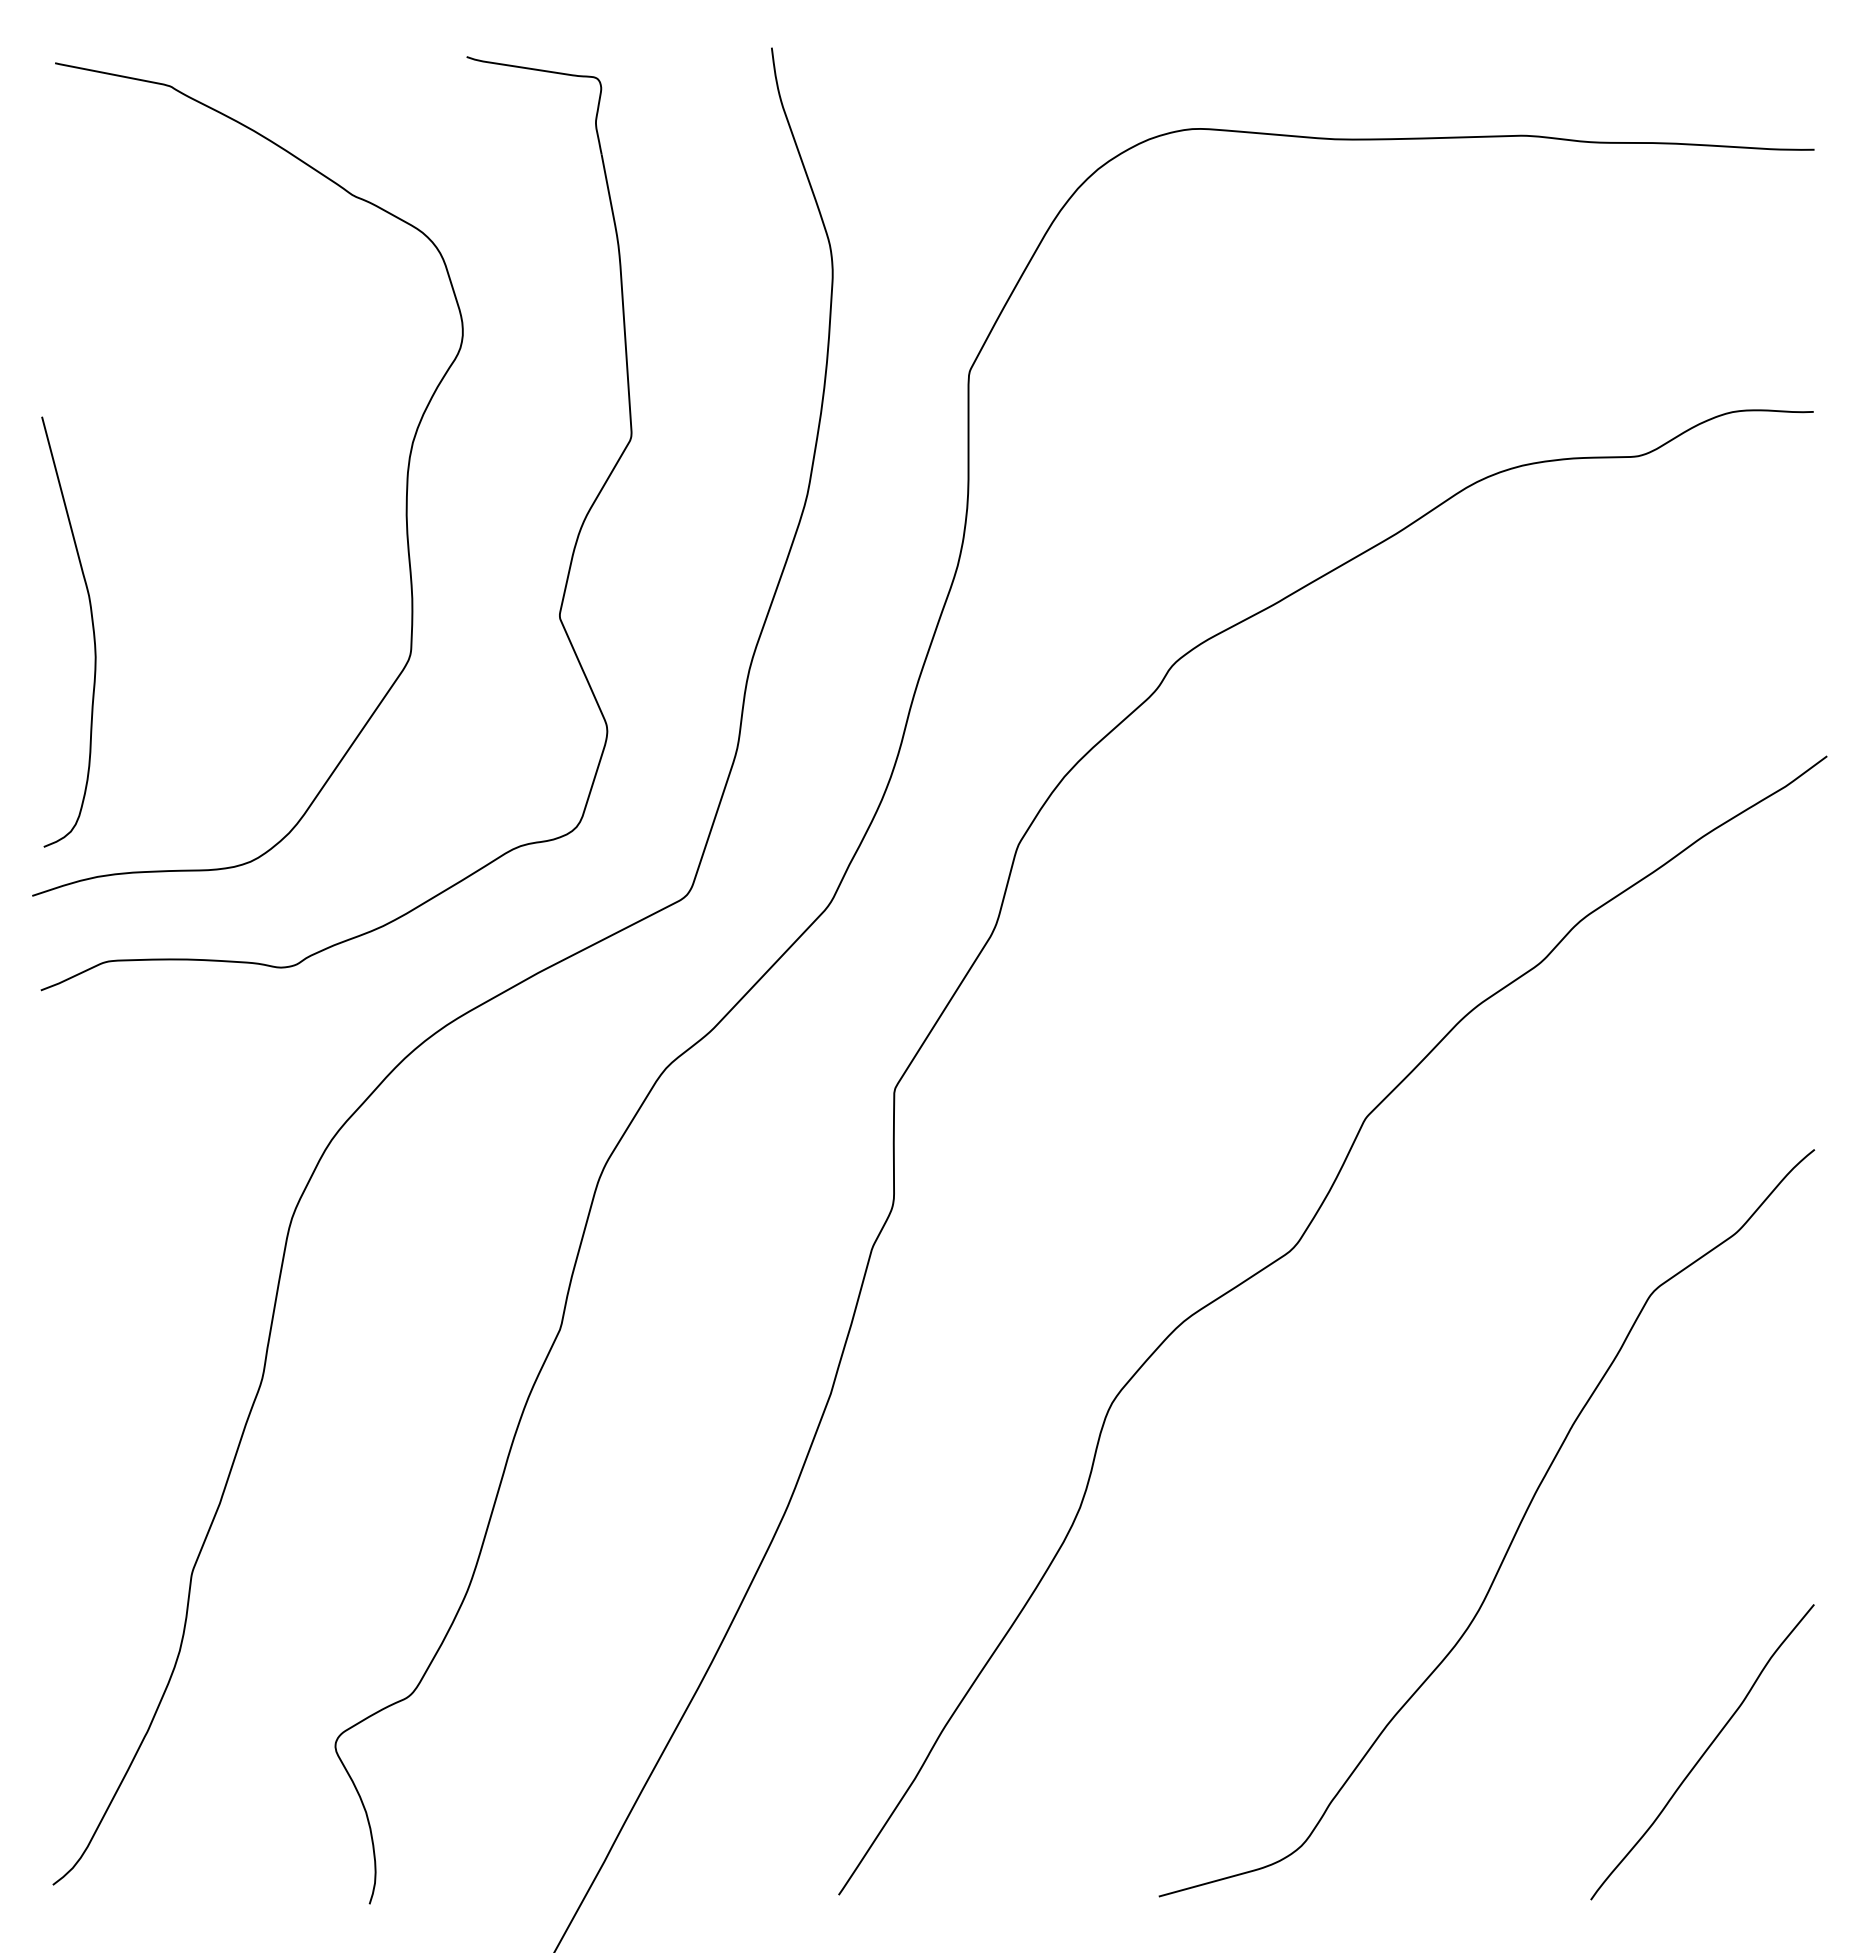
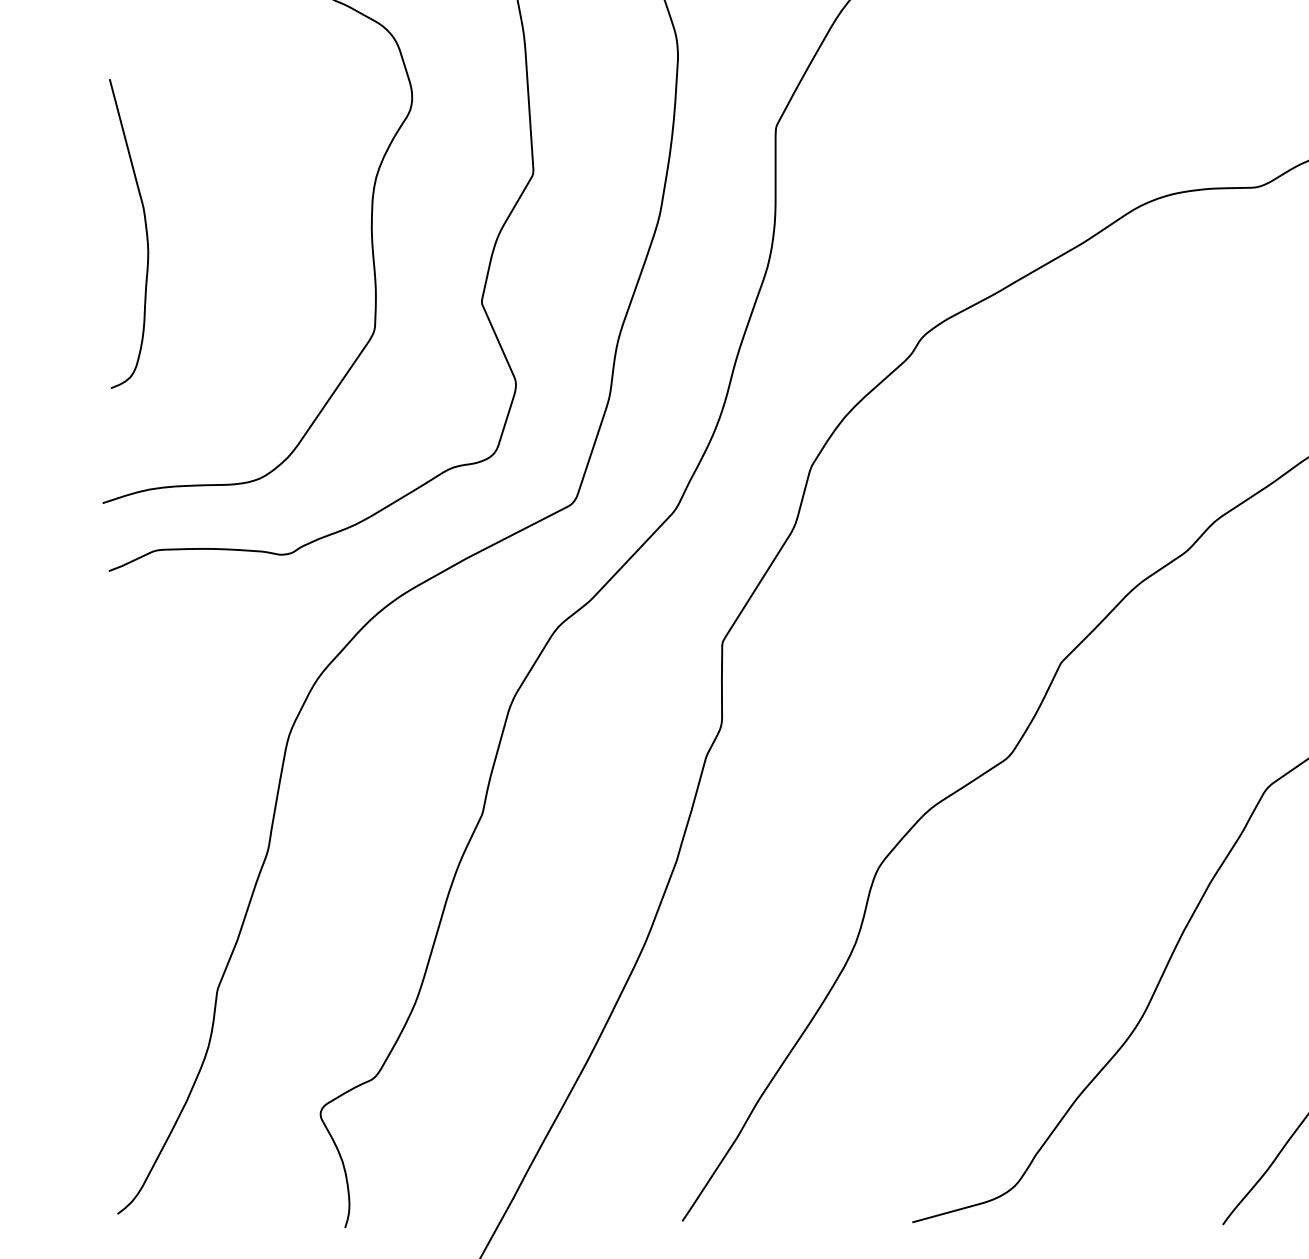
curve: (92, 630) -> (146, 232), moved

